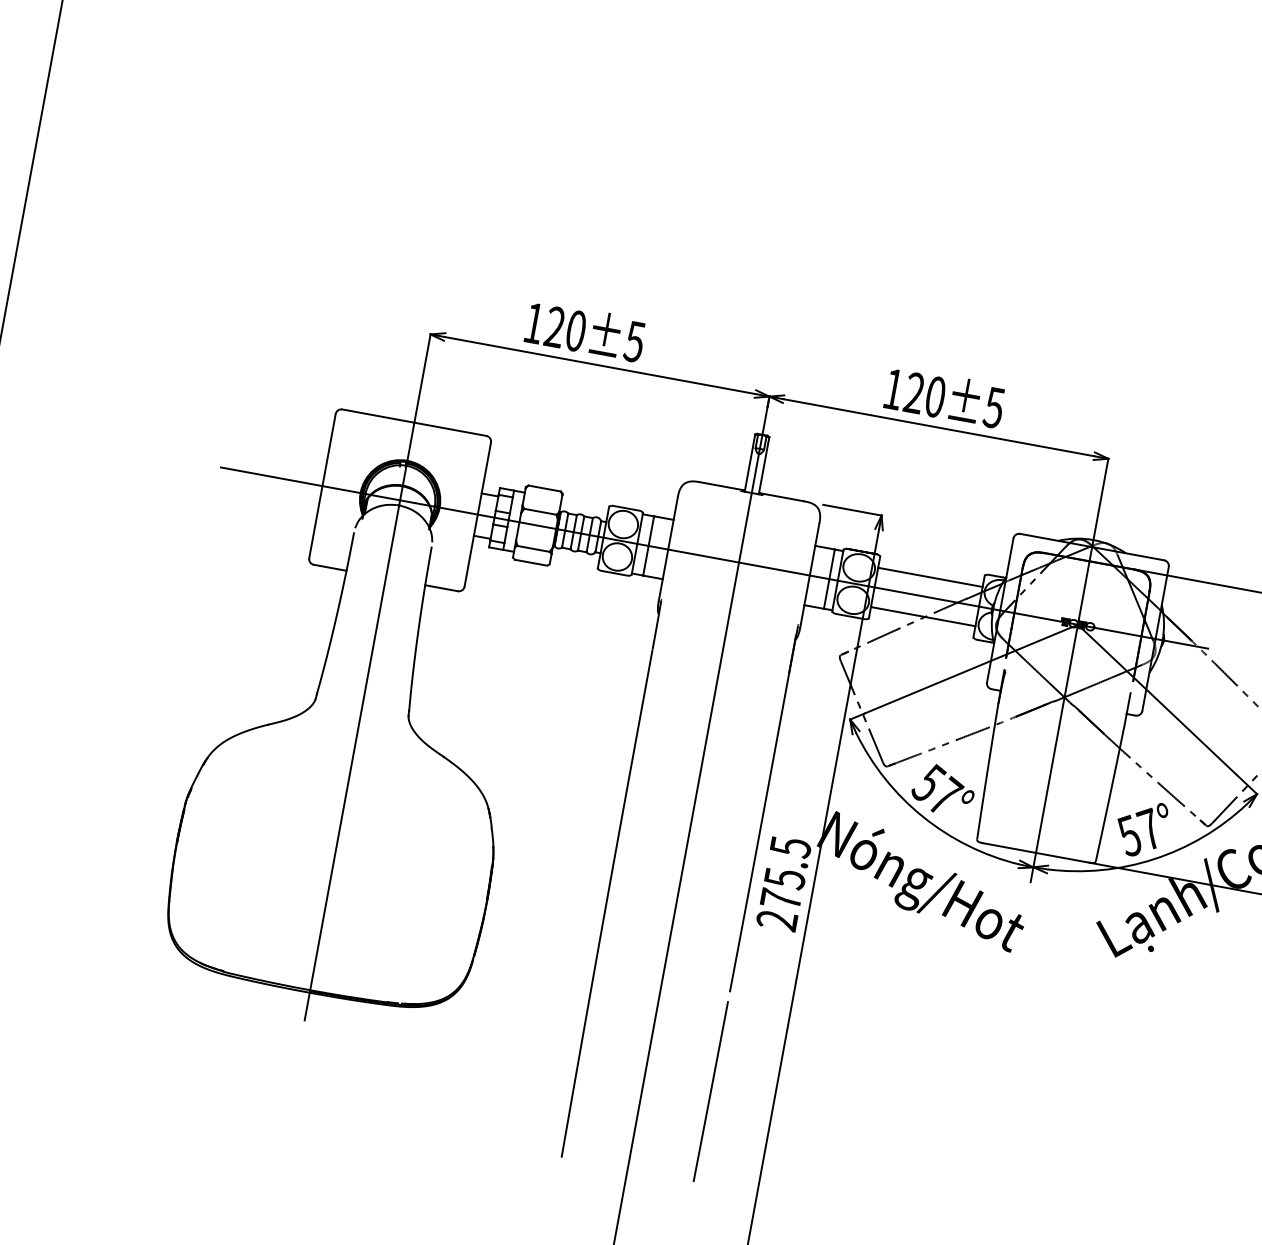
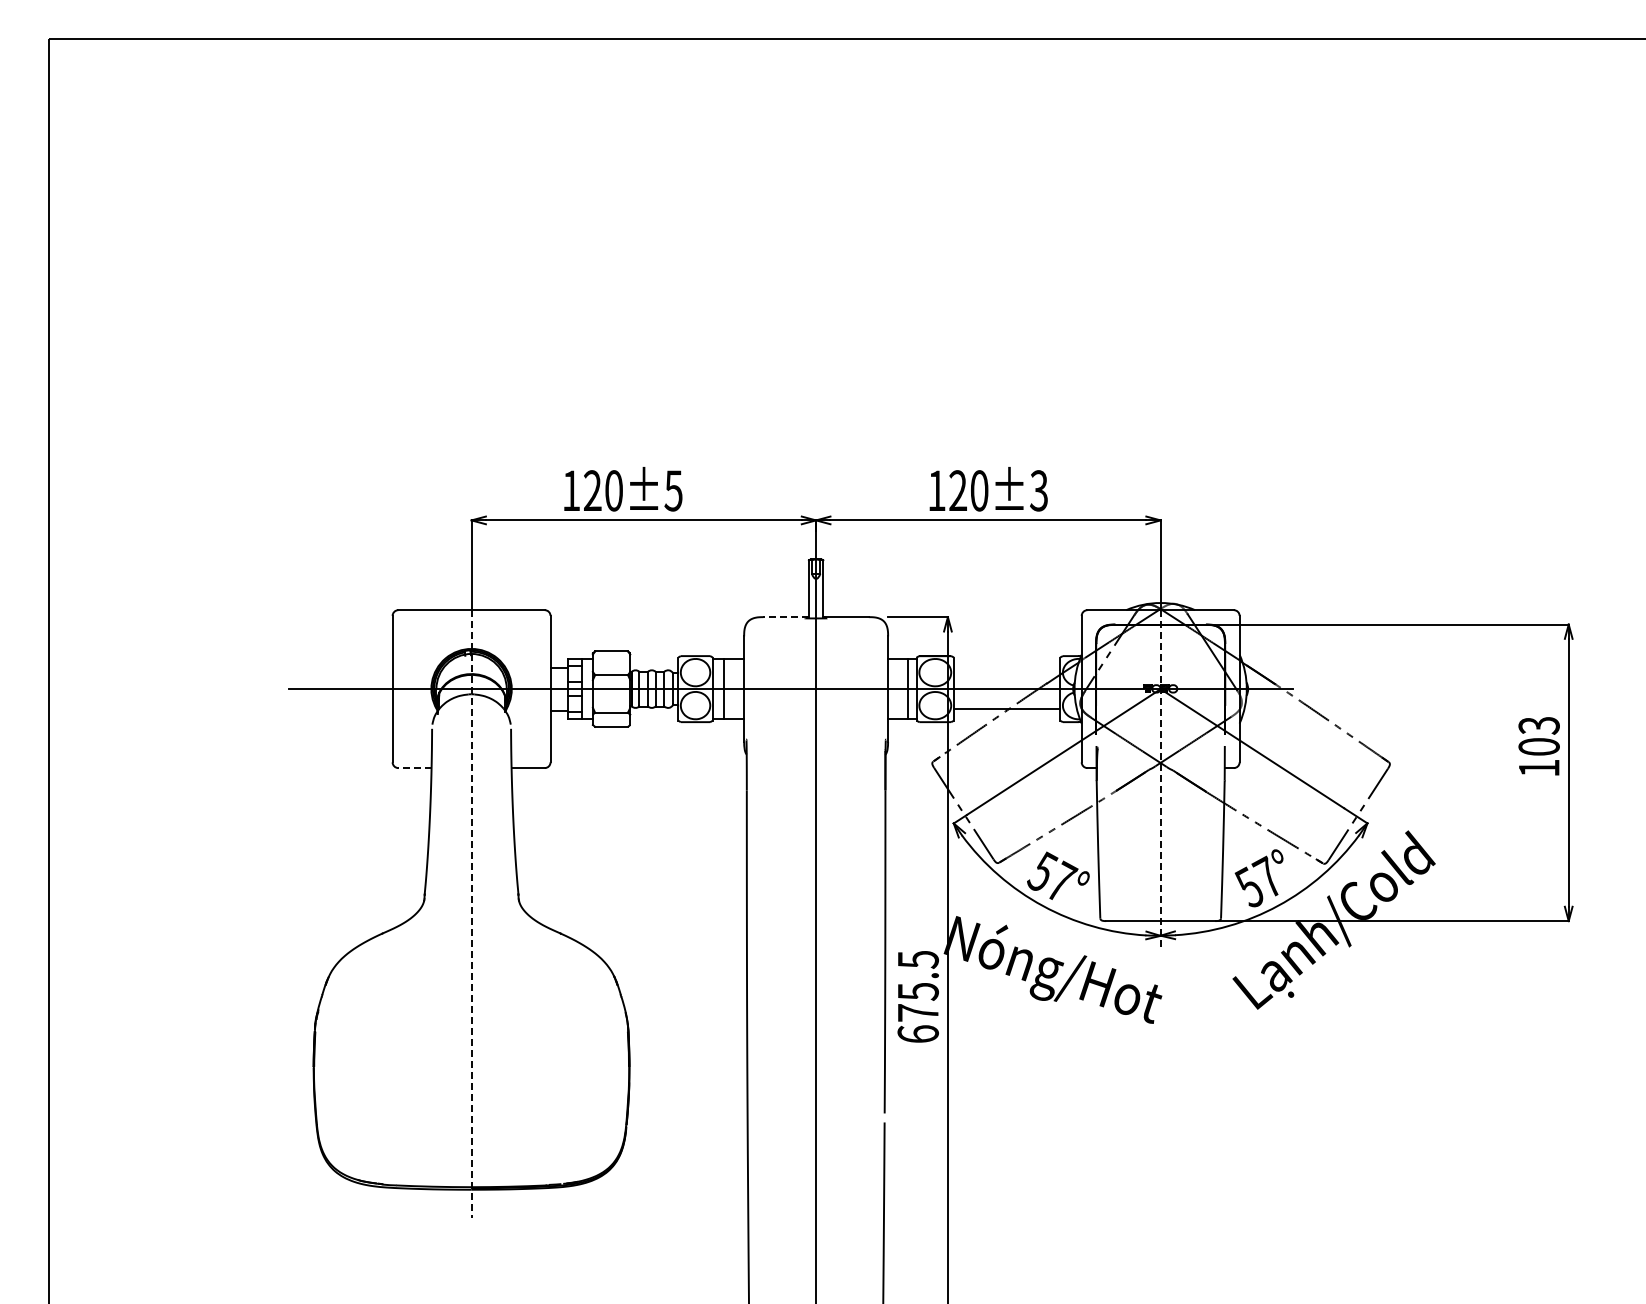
text: (993, 407) -> (1038, 490), 120±5 -> 120±3
line: (722, 486) -> (786, 617), solid -> dashed
line: (329, 568) -> (414, 768), solid -> dashed
line: (929, 577) -> (1006, 669), removed
line: (1061, 715) -> (1160, 781), solid -> dashed
line: (359, 722) -> (471, 914), solid -> dashed
text: (776, 920) -> (917, 1034), 275.5 -> 675.5

